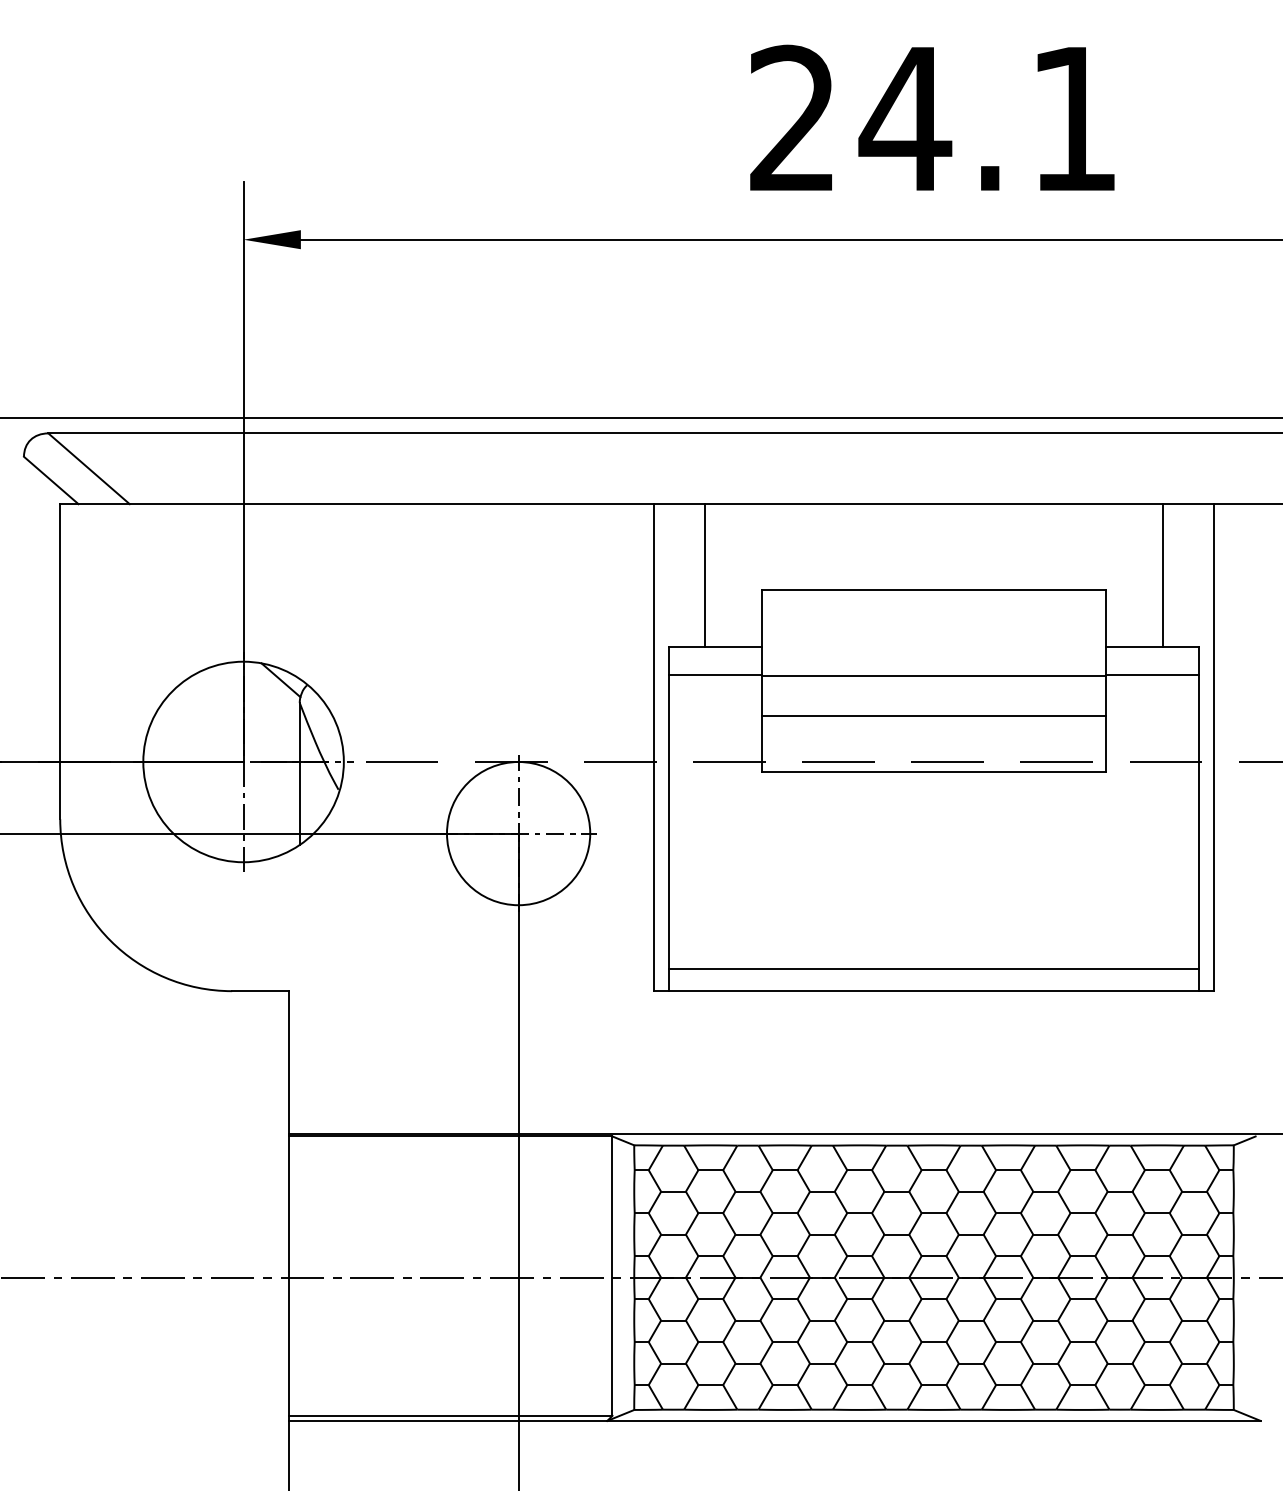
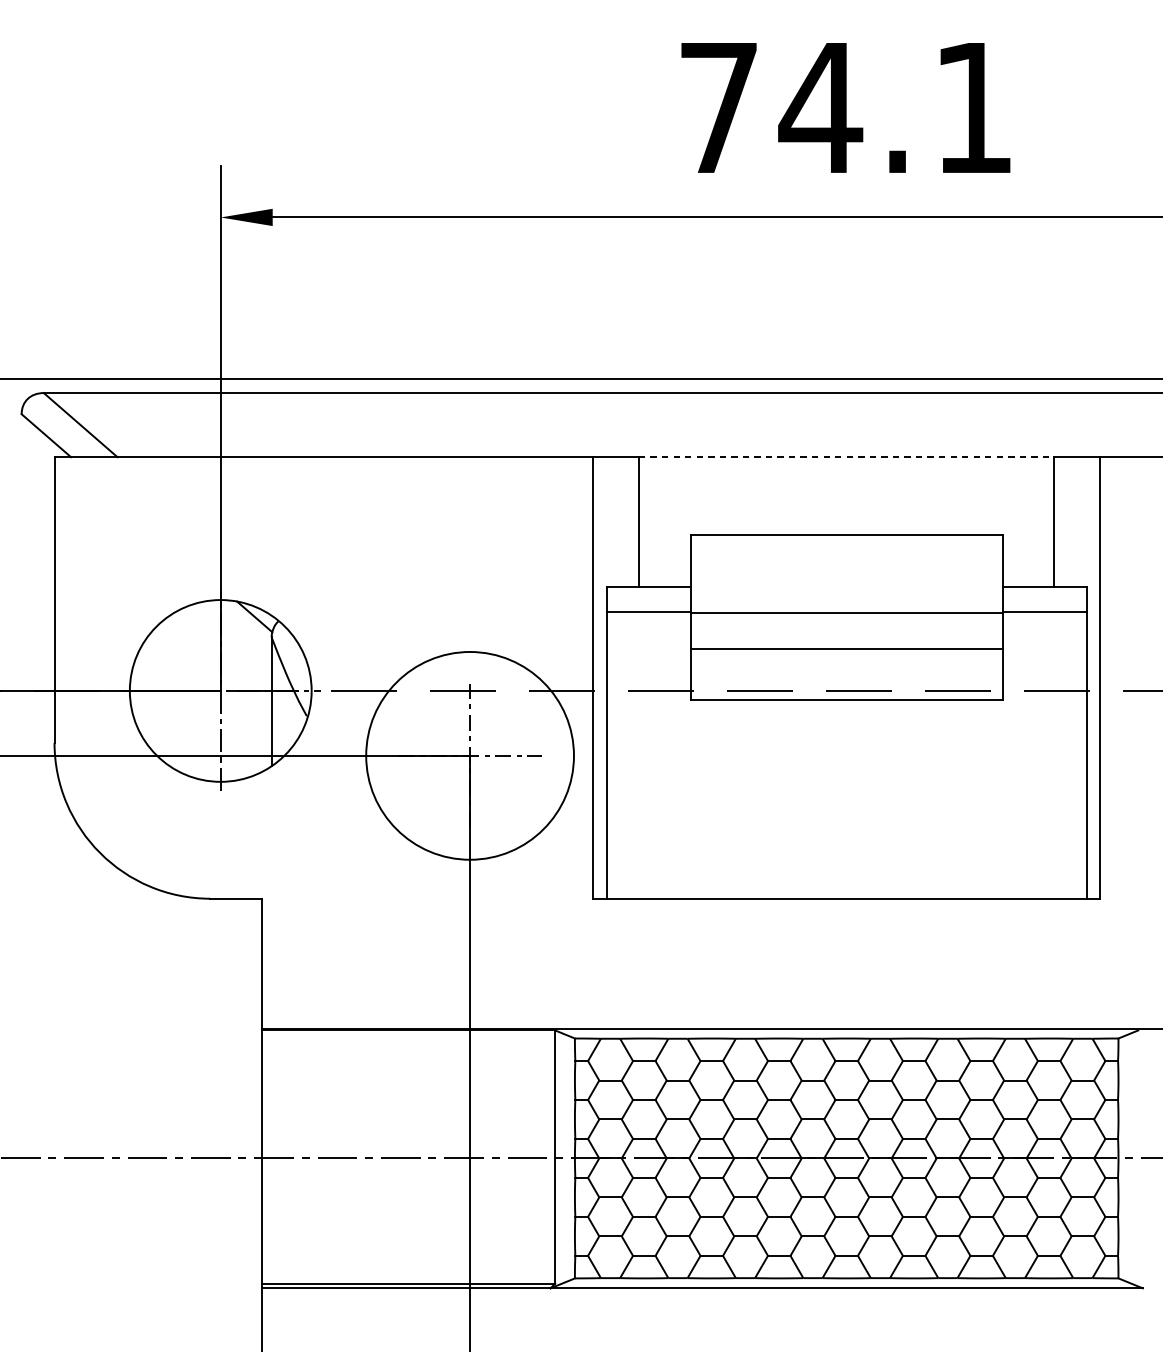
text: (792, 117) -> (718, 106), 24.1 -> 74.1
line: (934, 504) -> (847, 457), solid -> dashed
circle: (518, 833) -> (469, 755), size x1.6
line: (933, 968) -> (846, 878), removed

